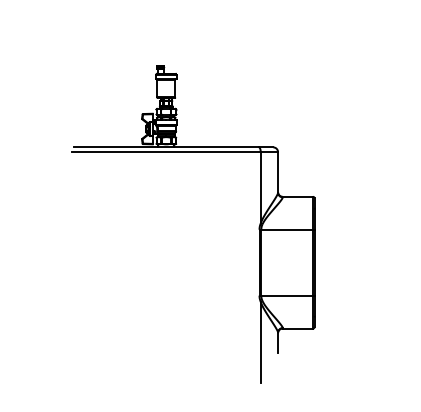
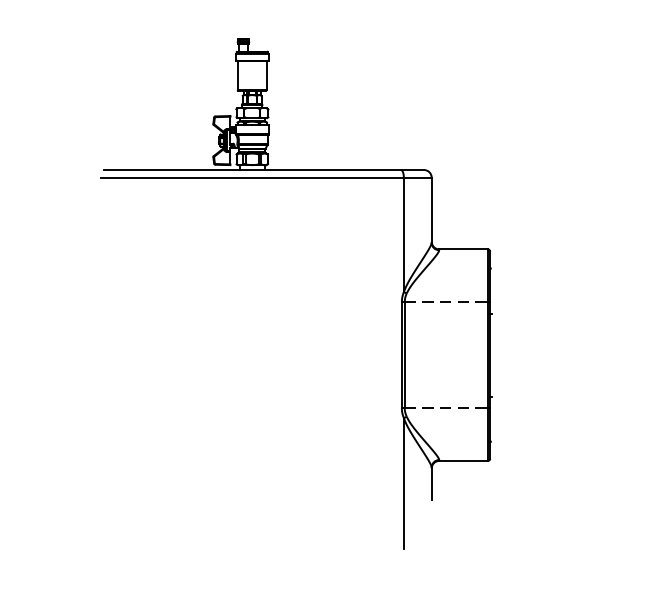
line: (287, 229) -> (446, 301), solid -> dashed
line: (287, 295) -> (446, 407), solid -> dashed

